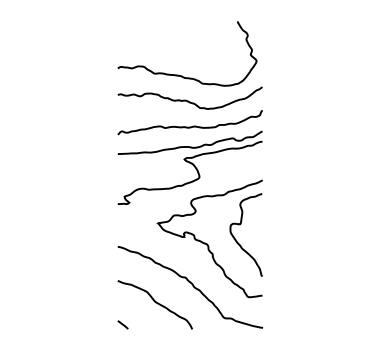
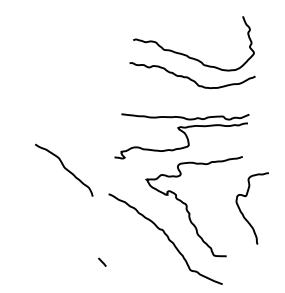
curve: (189, 126) -> (187, 100), removed
curve: (240, 225) -> (245, 197), moved
curve: (155, 303) -> (64, 169), moved

